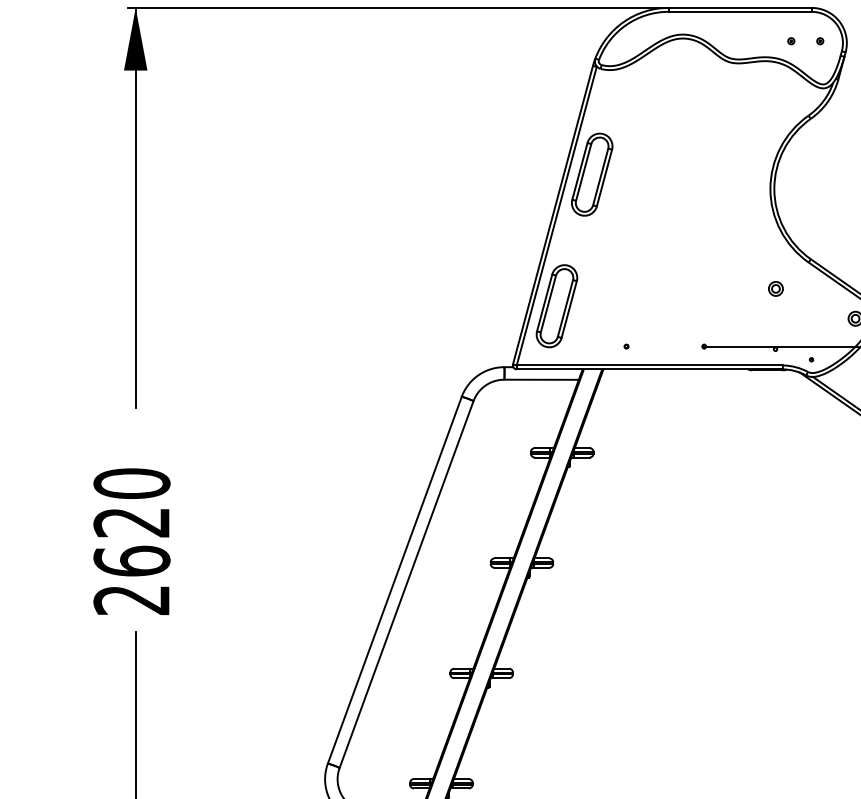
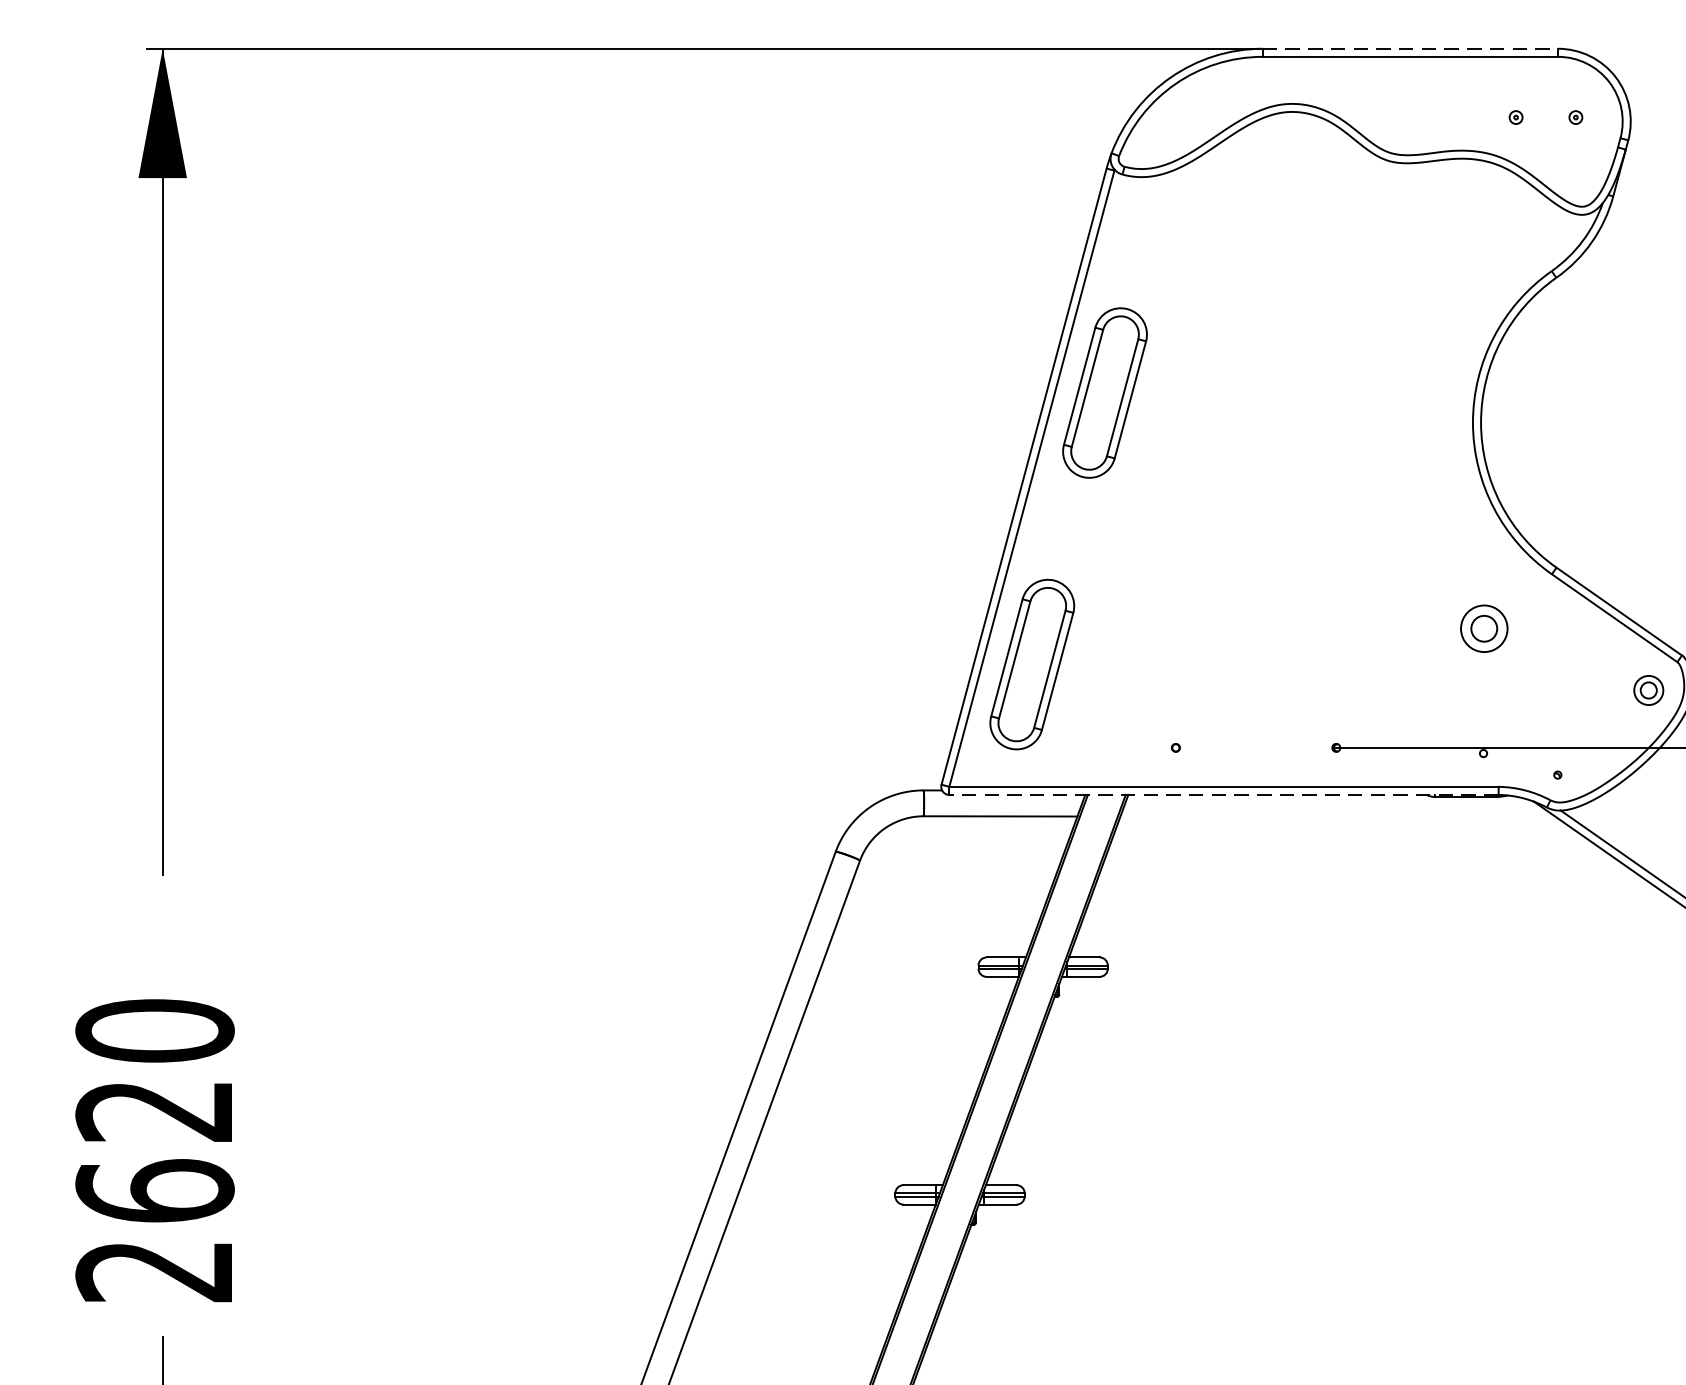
line: (740, 7) -> (1411, 47), solid -> dashed
part: (775, 288) -> (1483, 627), size x1.6
line: (649, 369) -> (1223, 795), solid -> dashed

